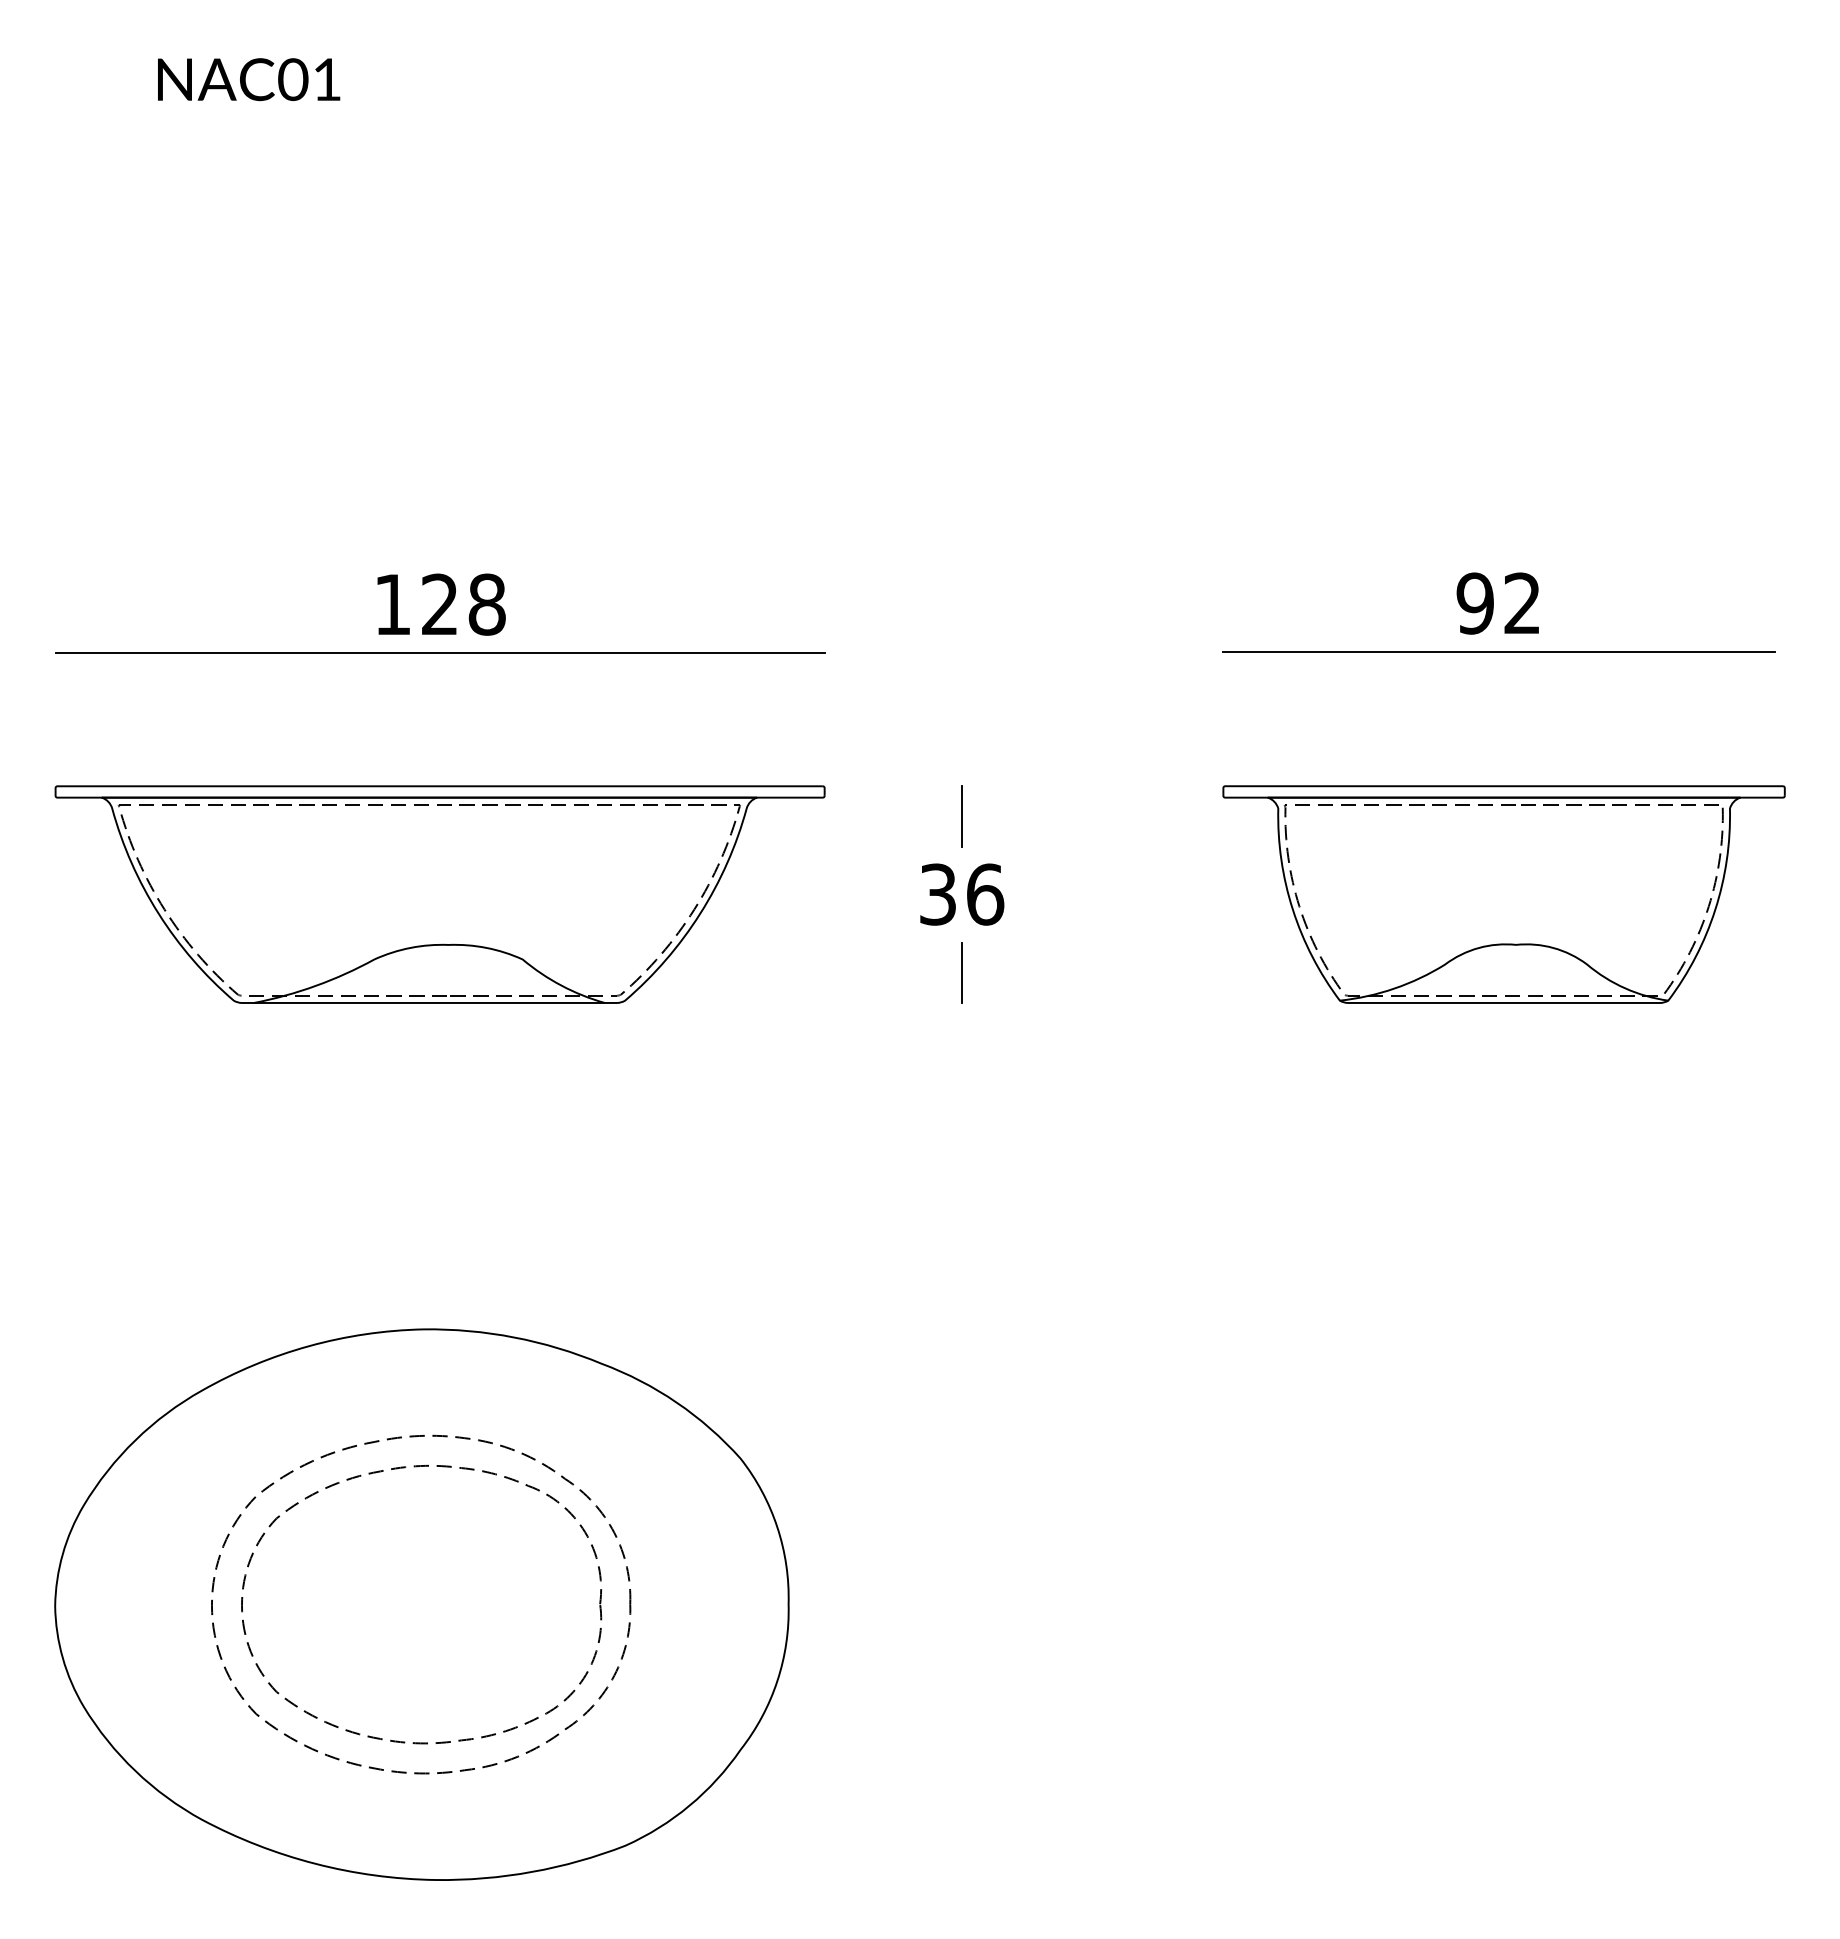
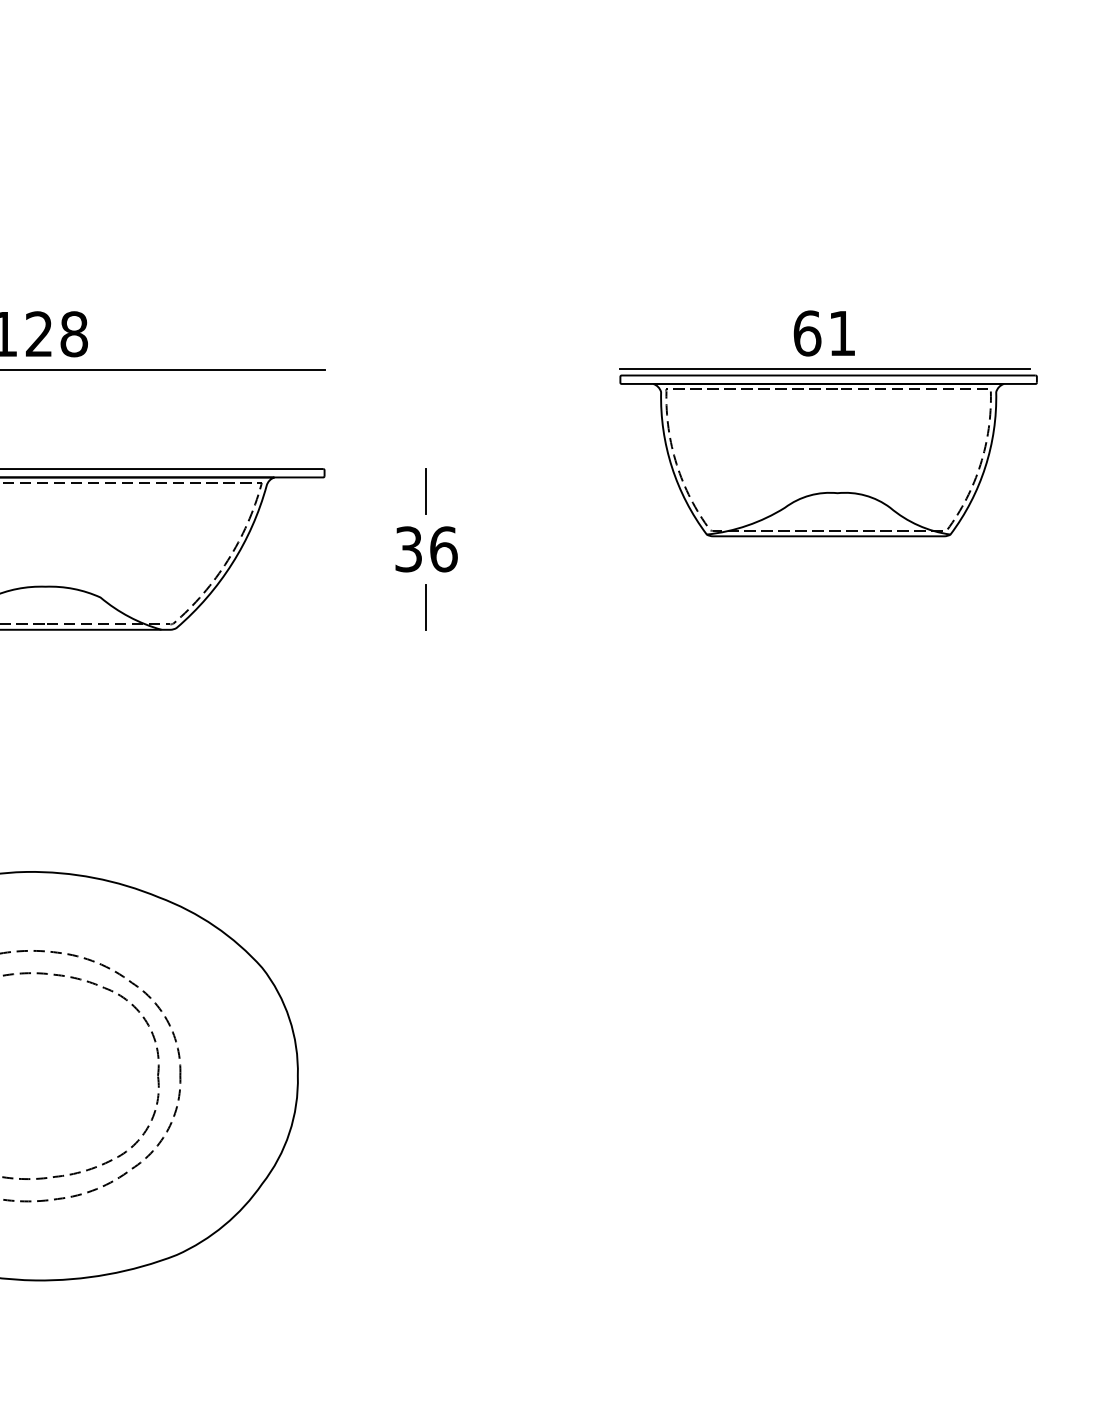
text: (1497, 603) -> (823, 333), 92 -> 61
part: (1503, 894) -> (828, 455), moved

